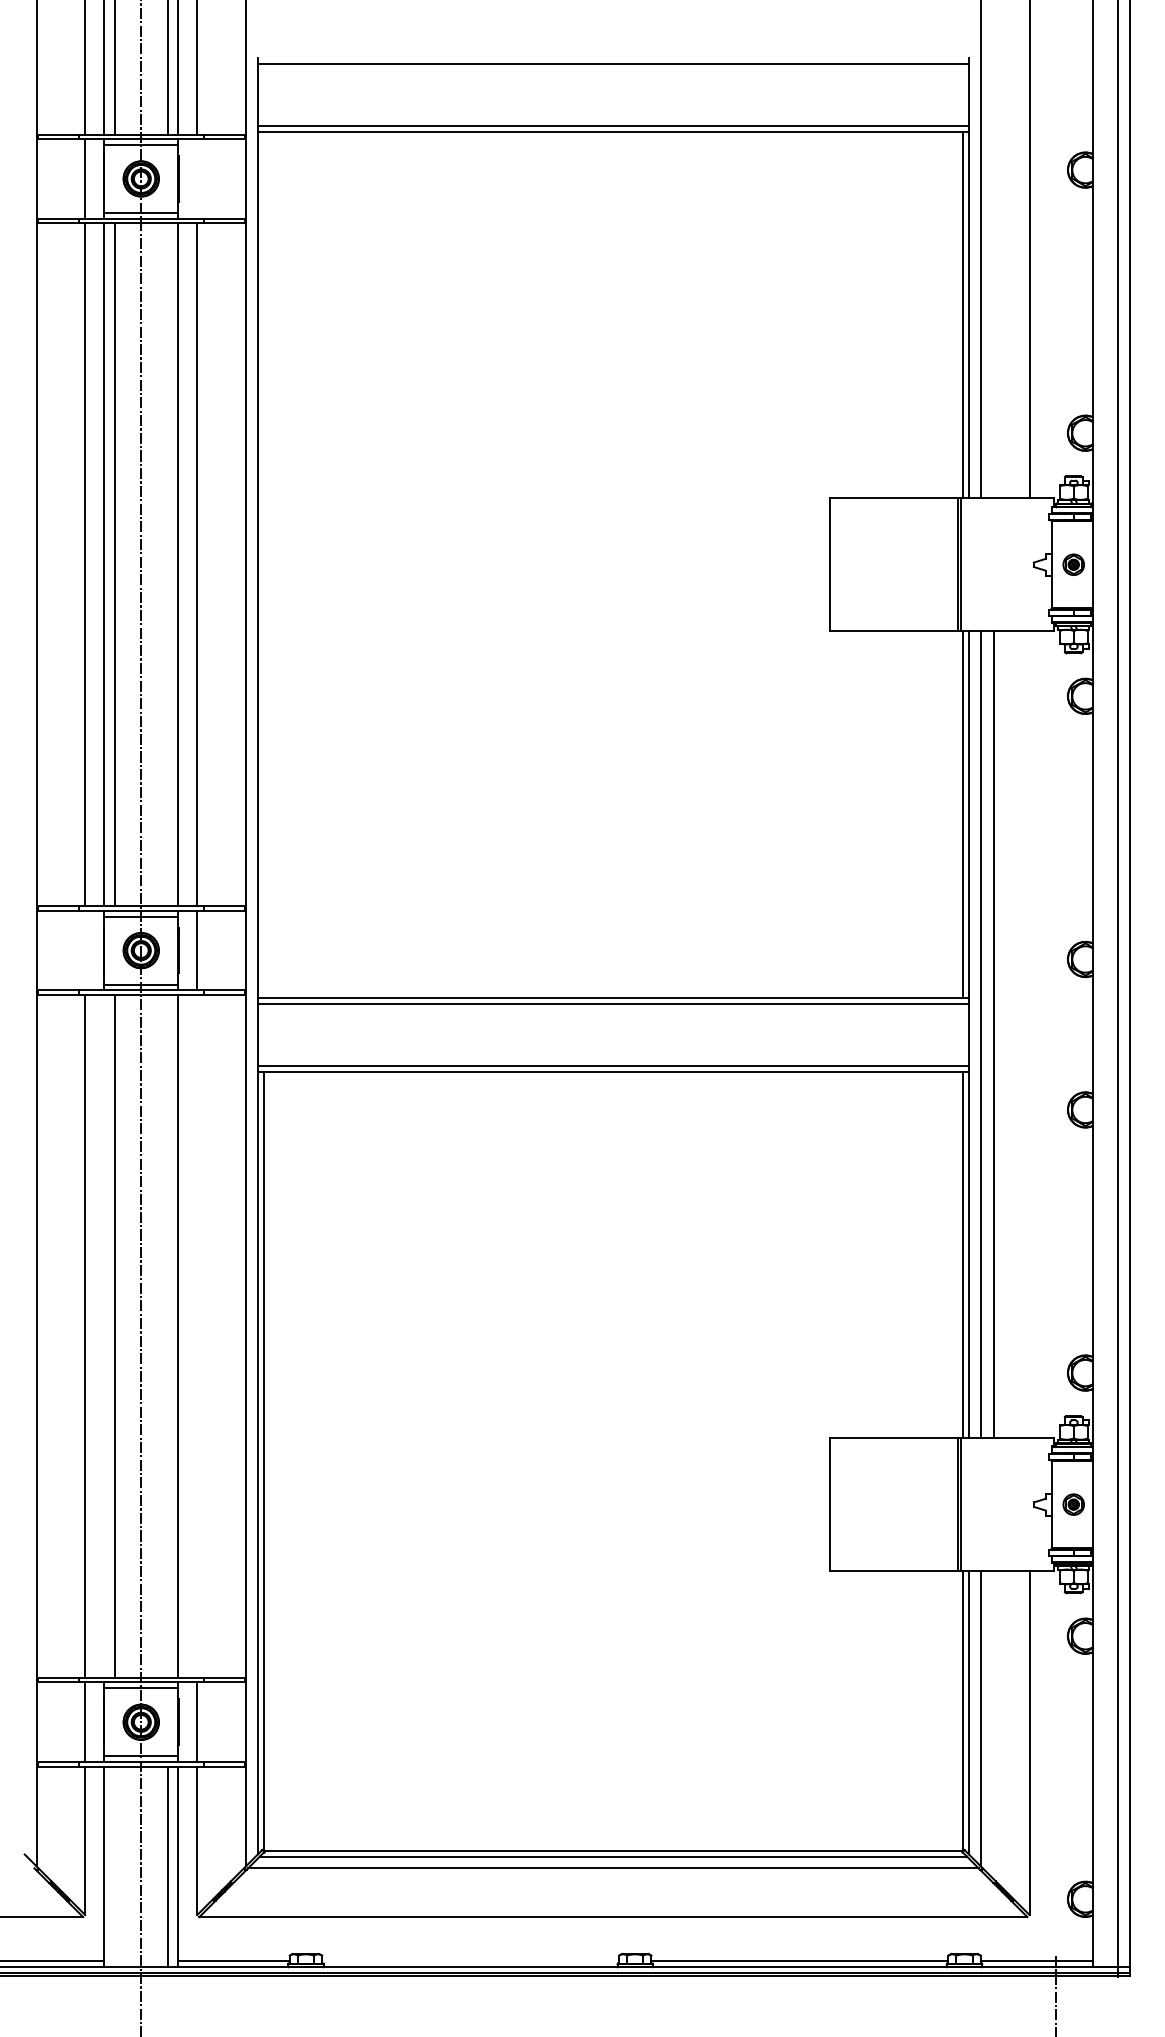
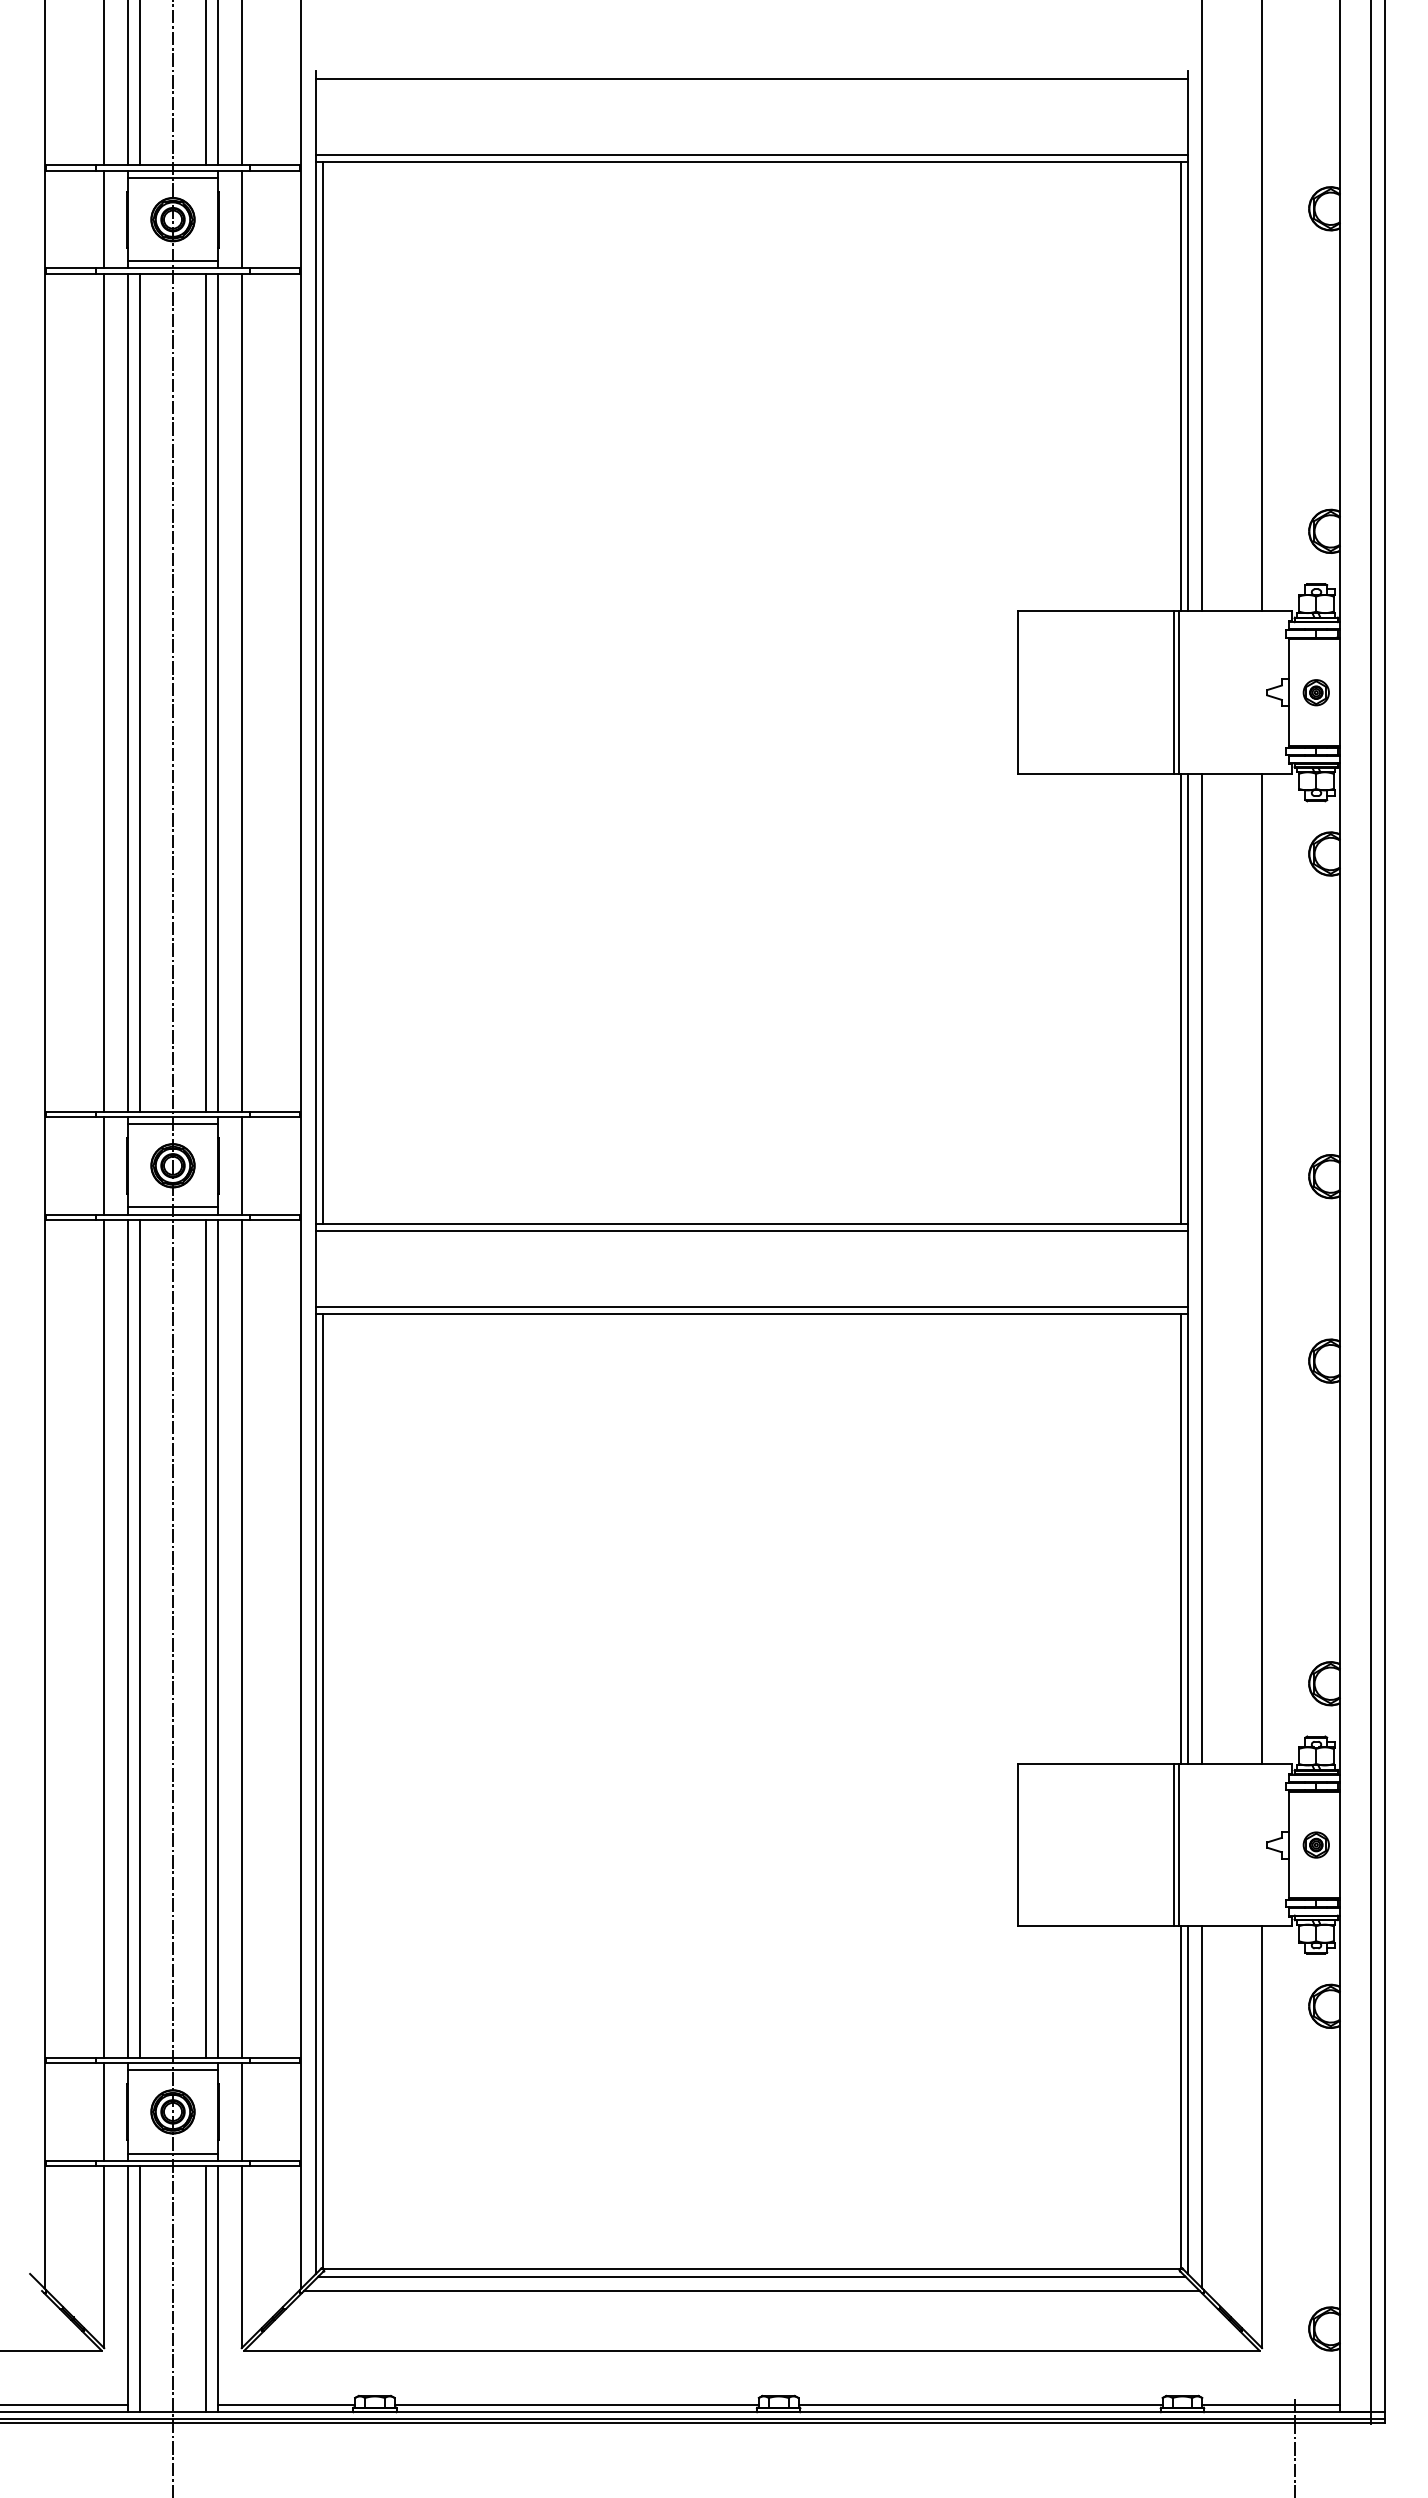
line: (197, 178) -> (241, 219), added
line: (167, 564) -> (205, 692), added
line: (264, 564) -> (323, 692), added
line: (85, 950) -> (104, 1165), added
line: (994, 1034) -> (1262, 1268), moved
line: (104, 1336) -> (127, 1638), added
line: (167, 1336) -> (205, 1638), added
line: (197, 1336) -> (241, 1638), added
line: (114, 1867) -> (140, 2289), added
line: (470, 1960) -> (576, 2404), added

